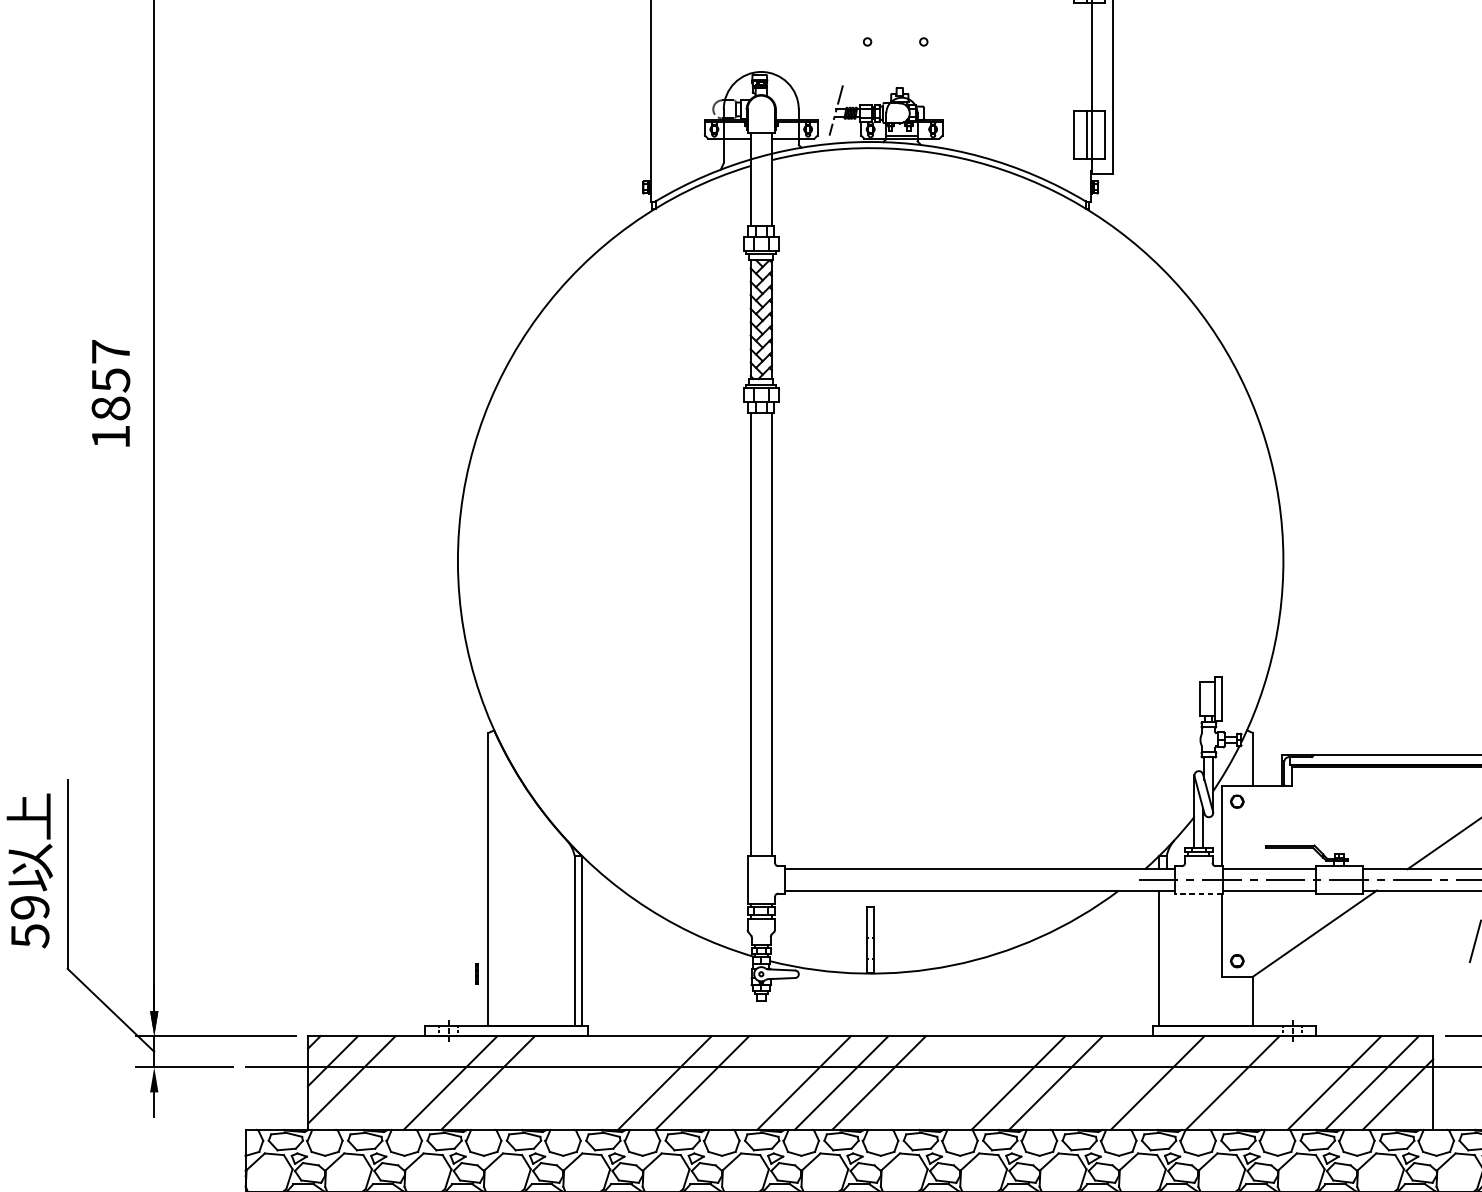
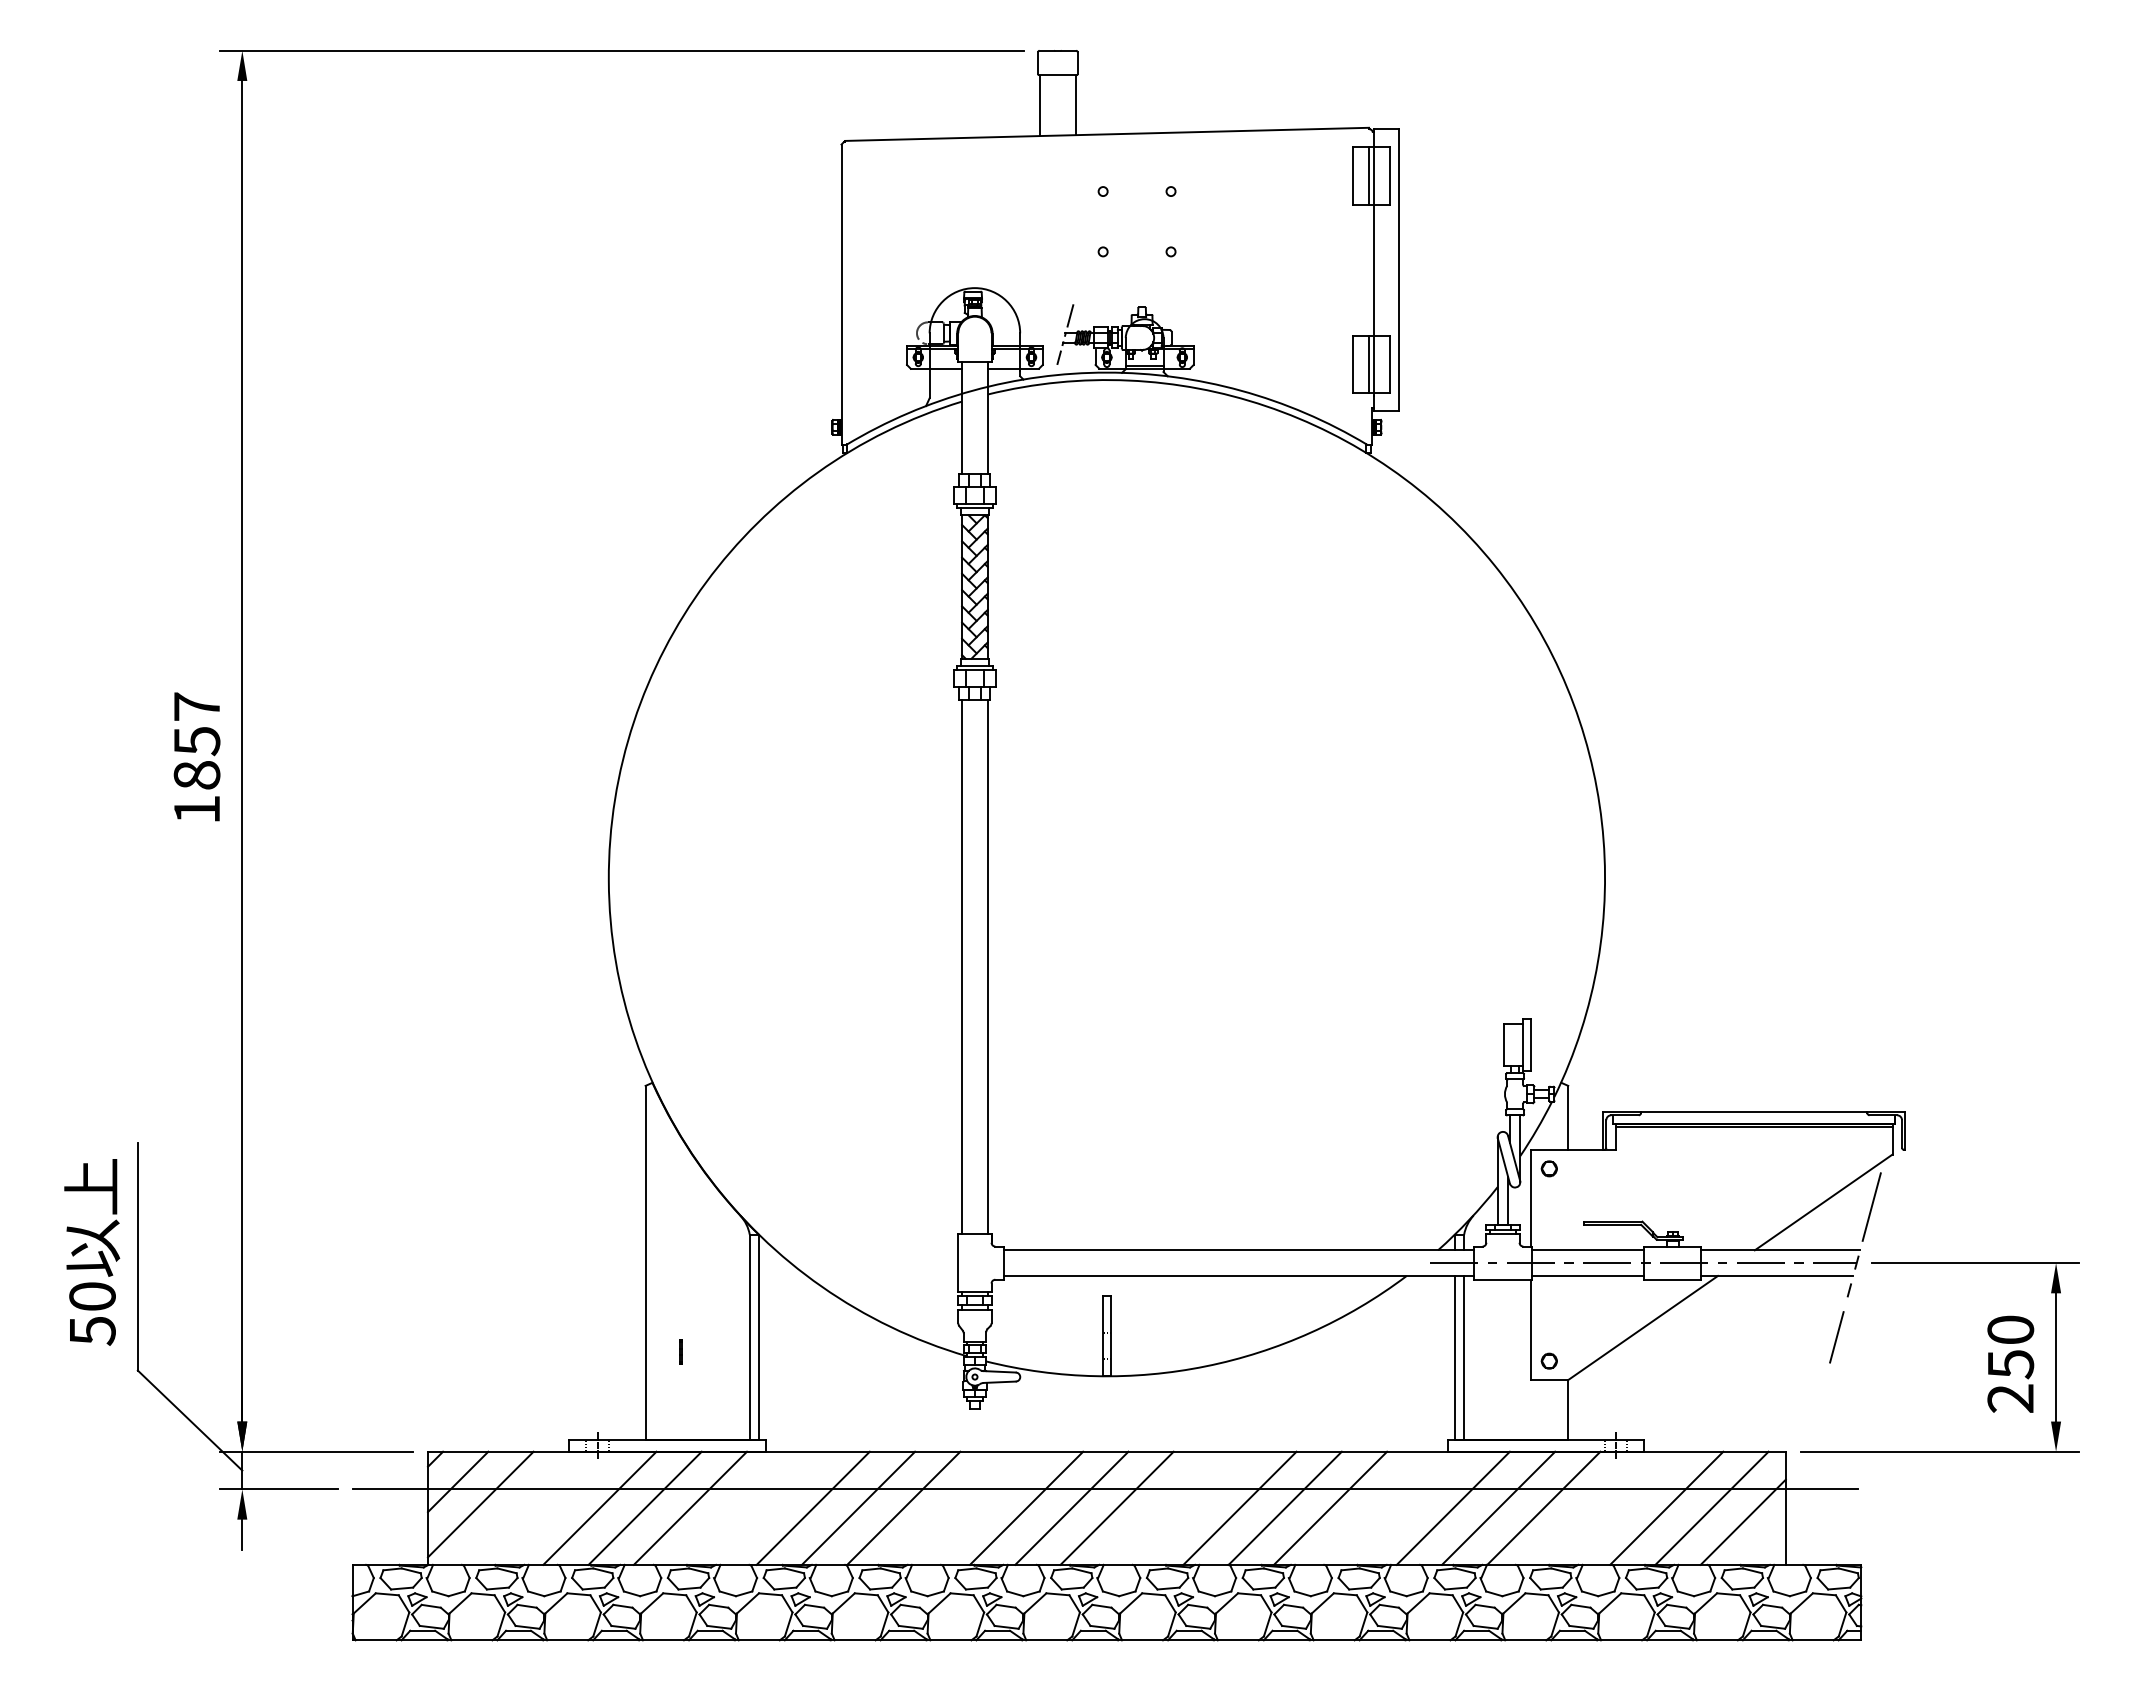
text: (110, 392) -> (196, 756), moved
line: (1198, 893) -> (1502, 1279), dashed -> solid
text: (30, 907) -> (92, 1296), 59 -> 50
line: (1166, 958) -> (1464, 1357), added
line: (476, 972) -> (680, 1351), moved
line: (525, 1082) -> (690, 1507), added
line: (626, 1082) -> (812, 1507), added
line: (980, 1082) -> (1239, 1507), added
line: (1195, 1082) -> (1498, 1507), added

